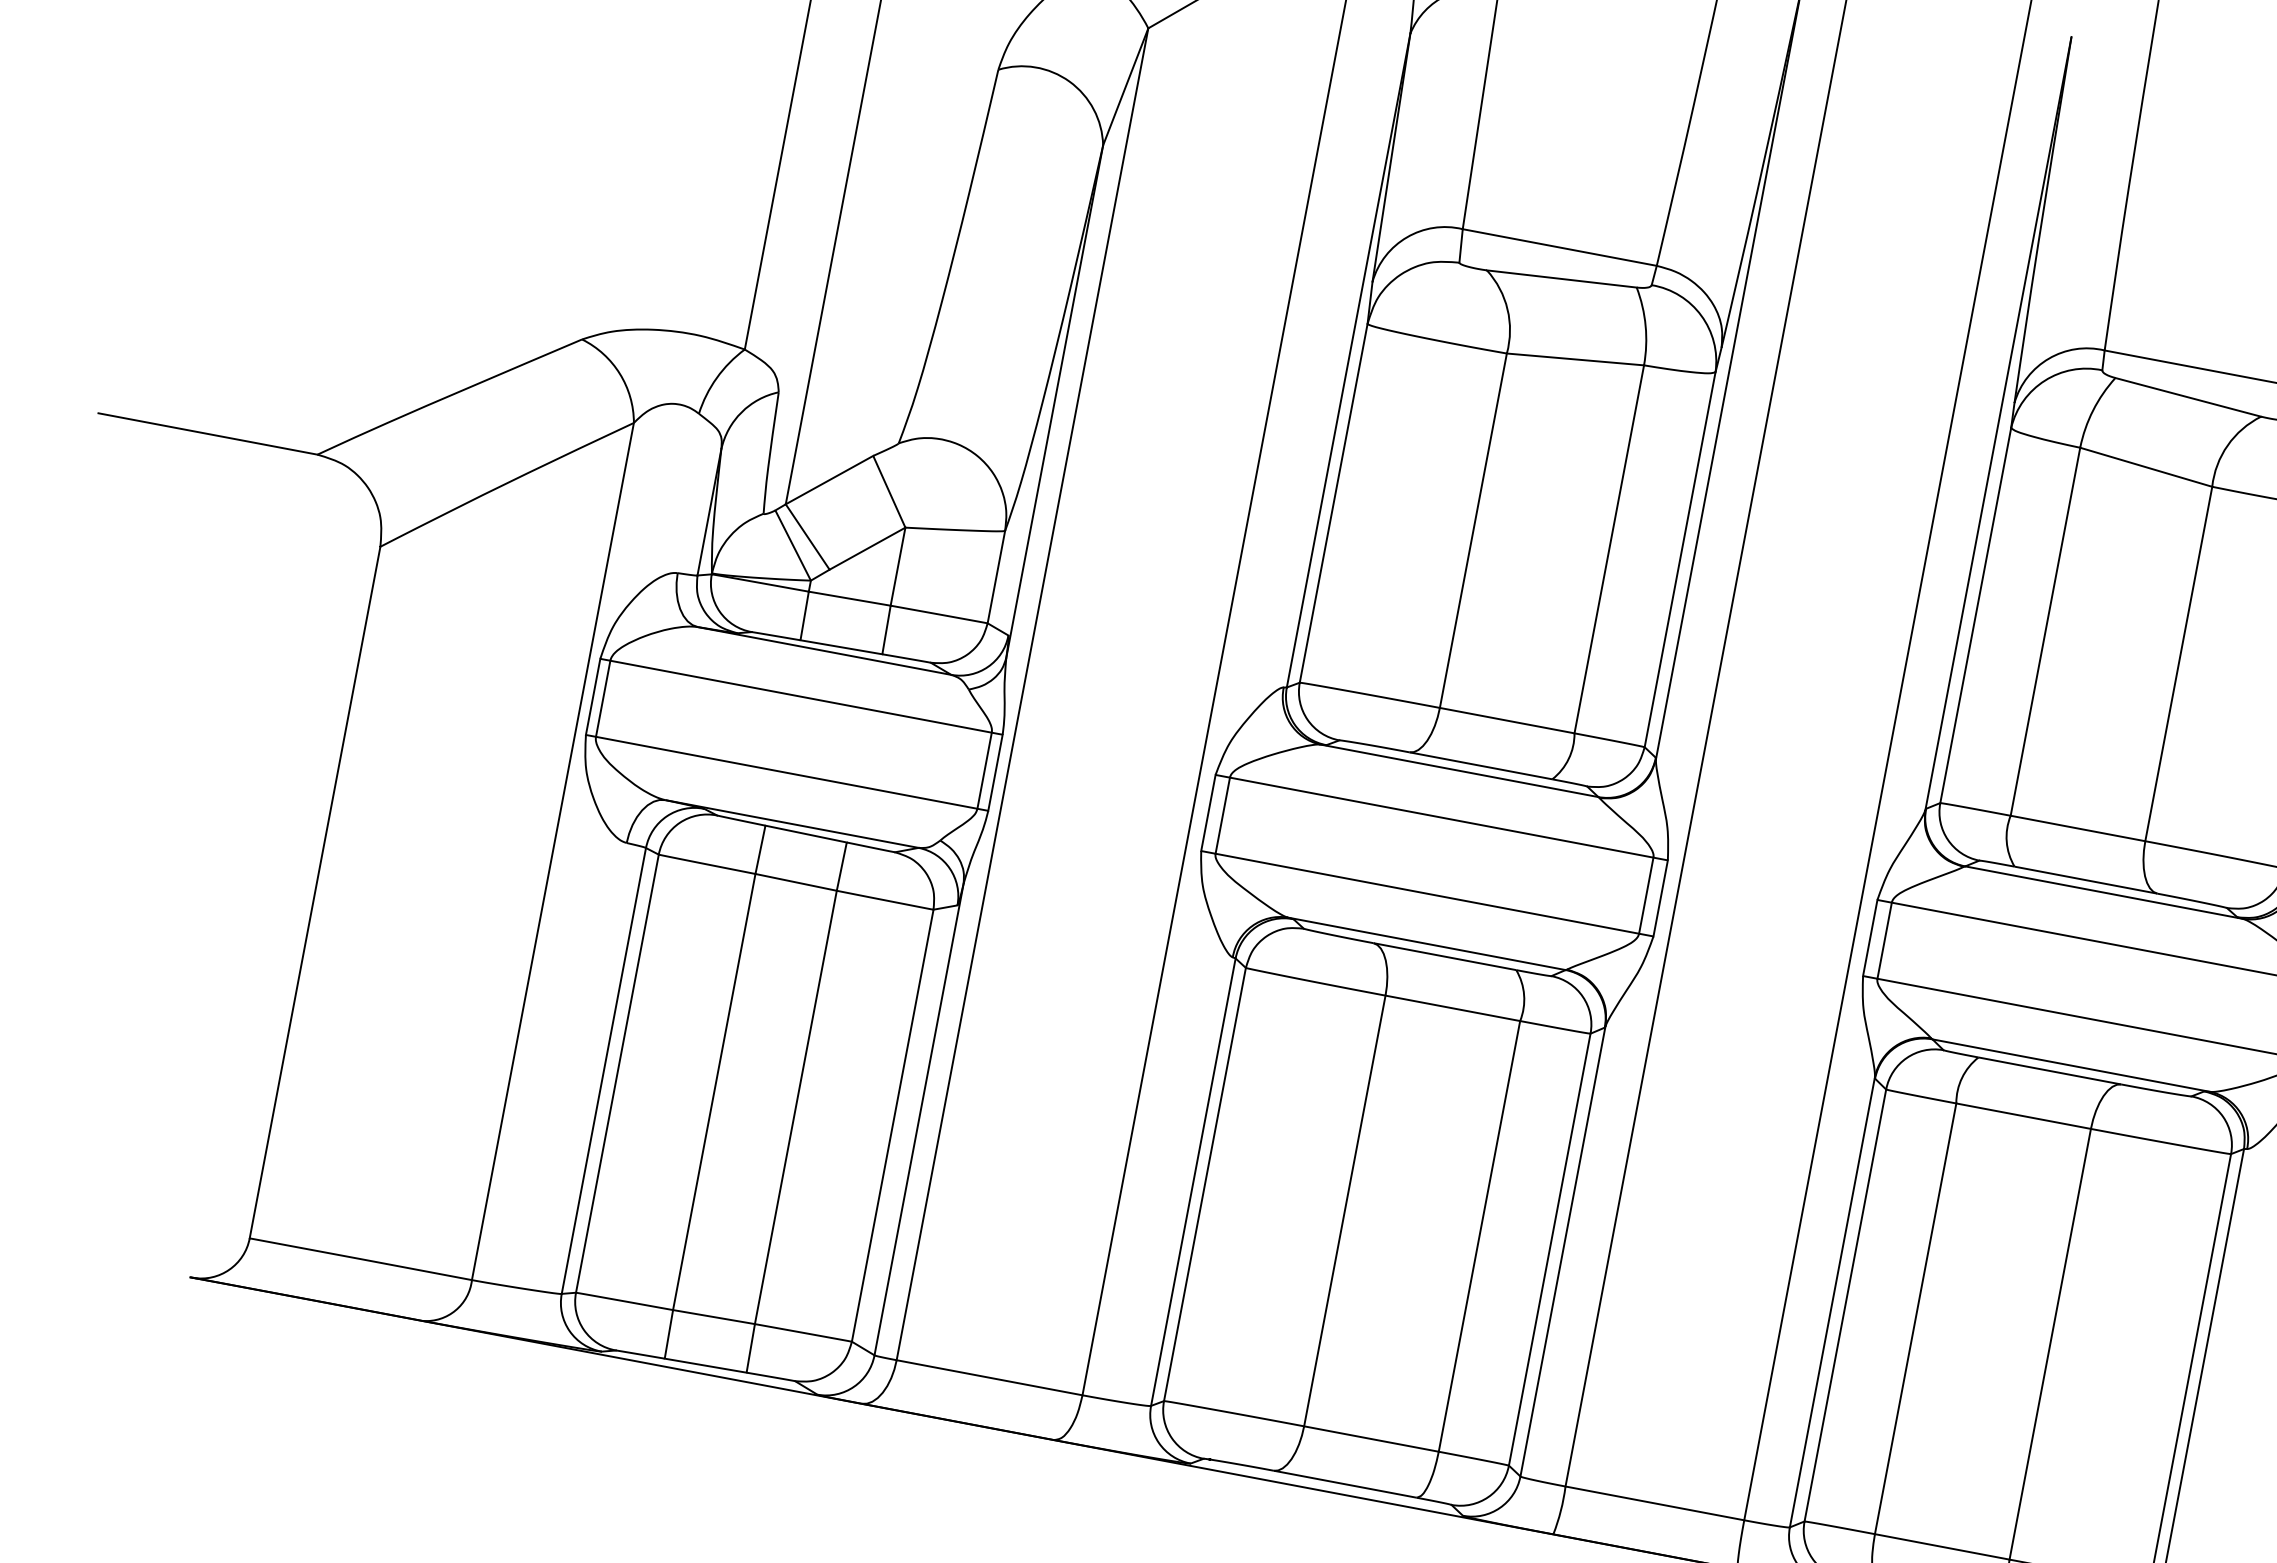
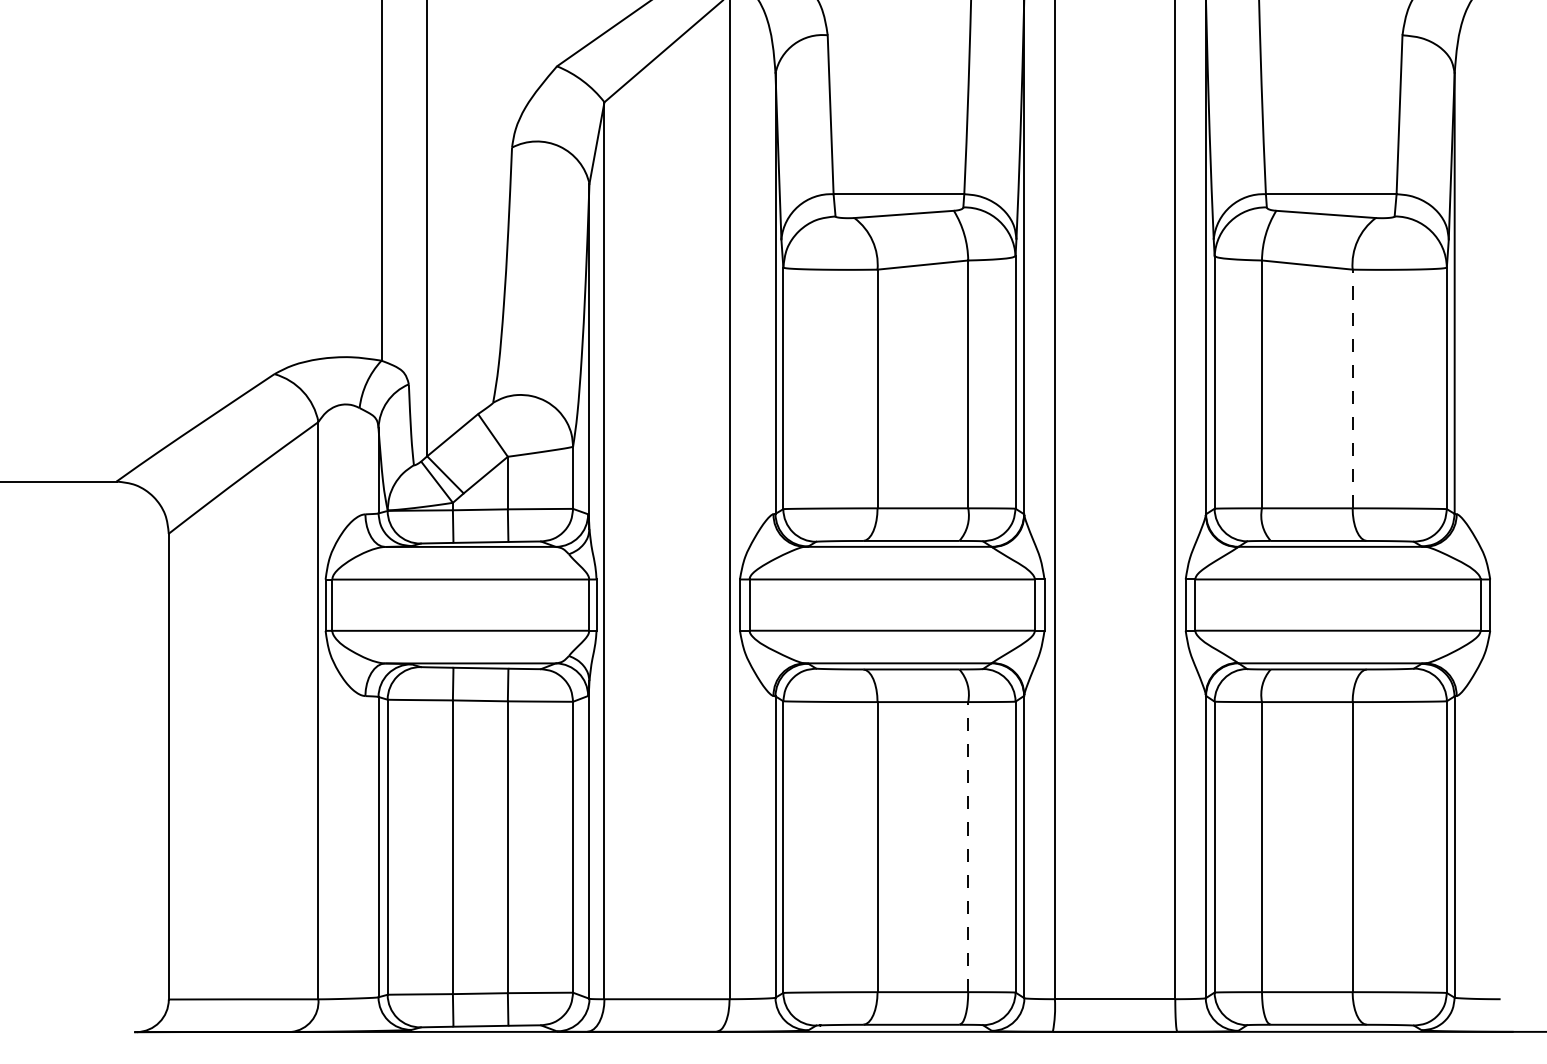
line: (2178, 663) -> (1352, 388), solid -> dashed
line: (1480, 1235) -> (968, 846), solid -> dashed

